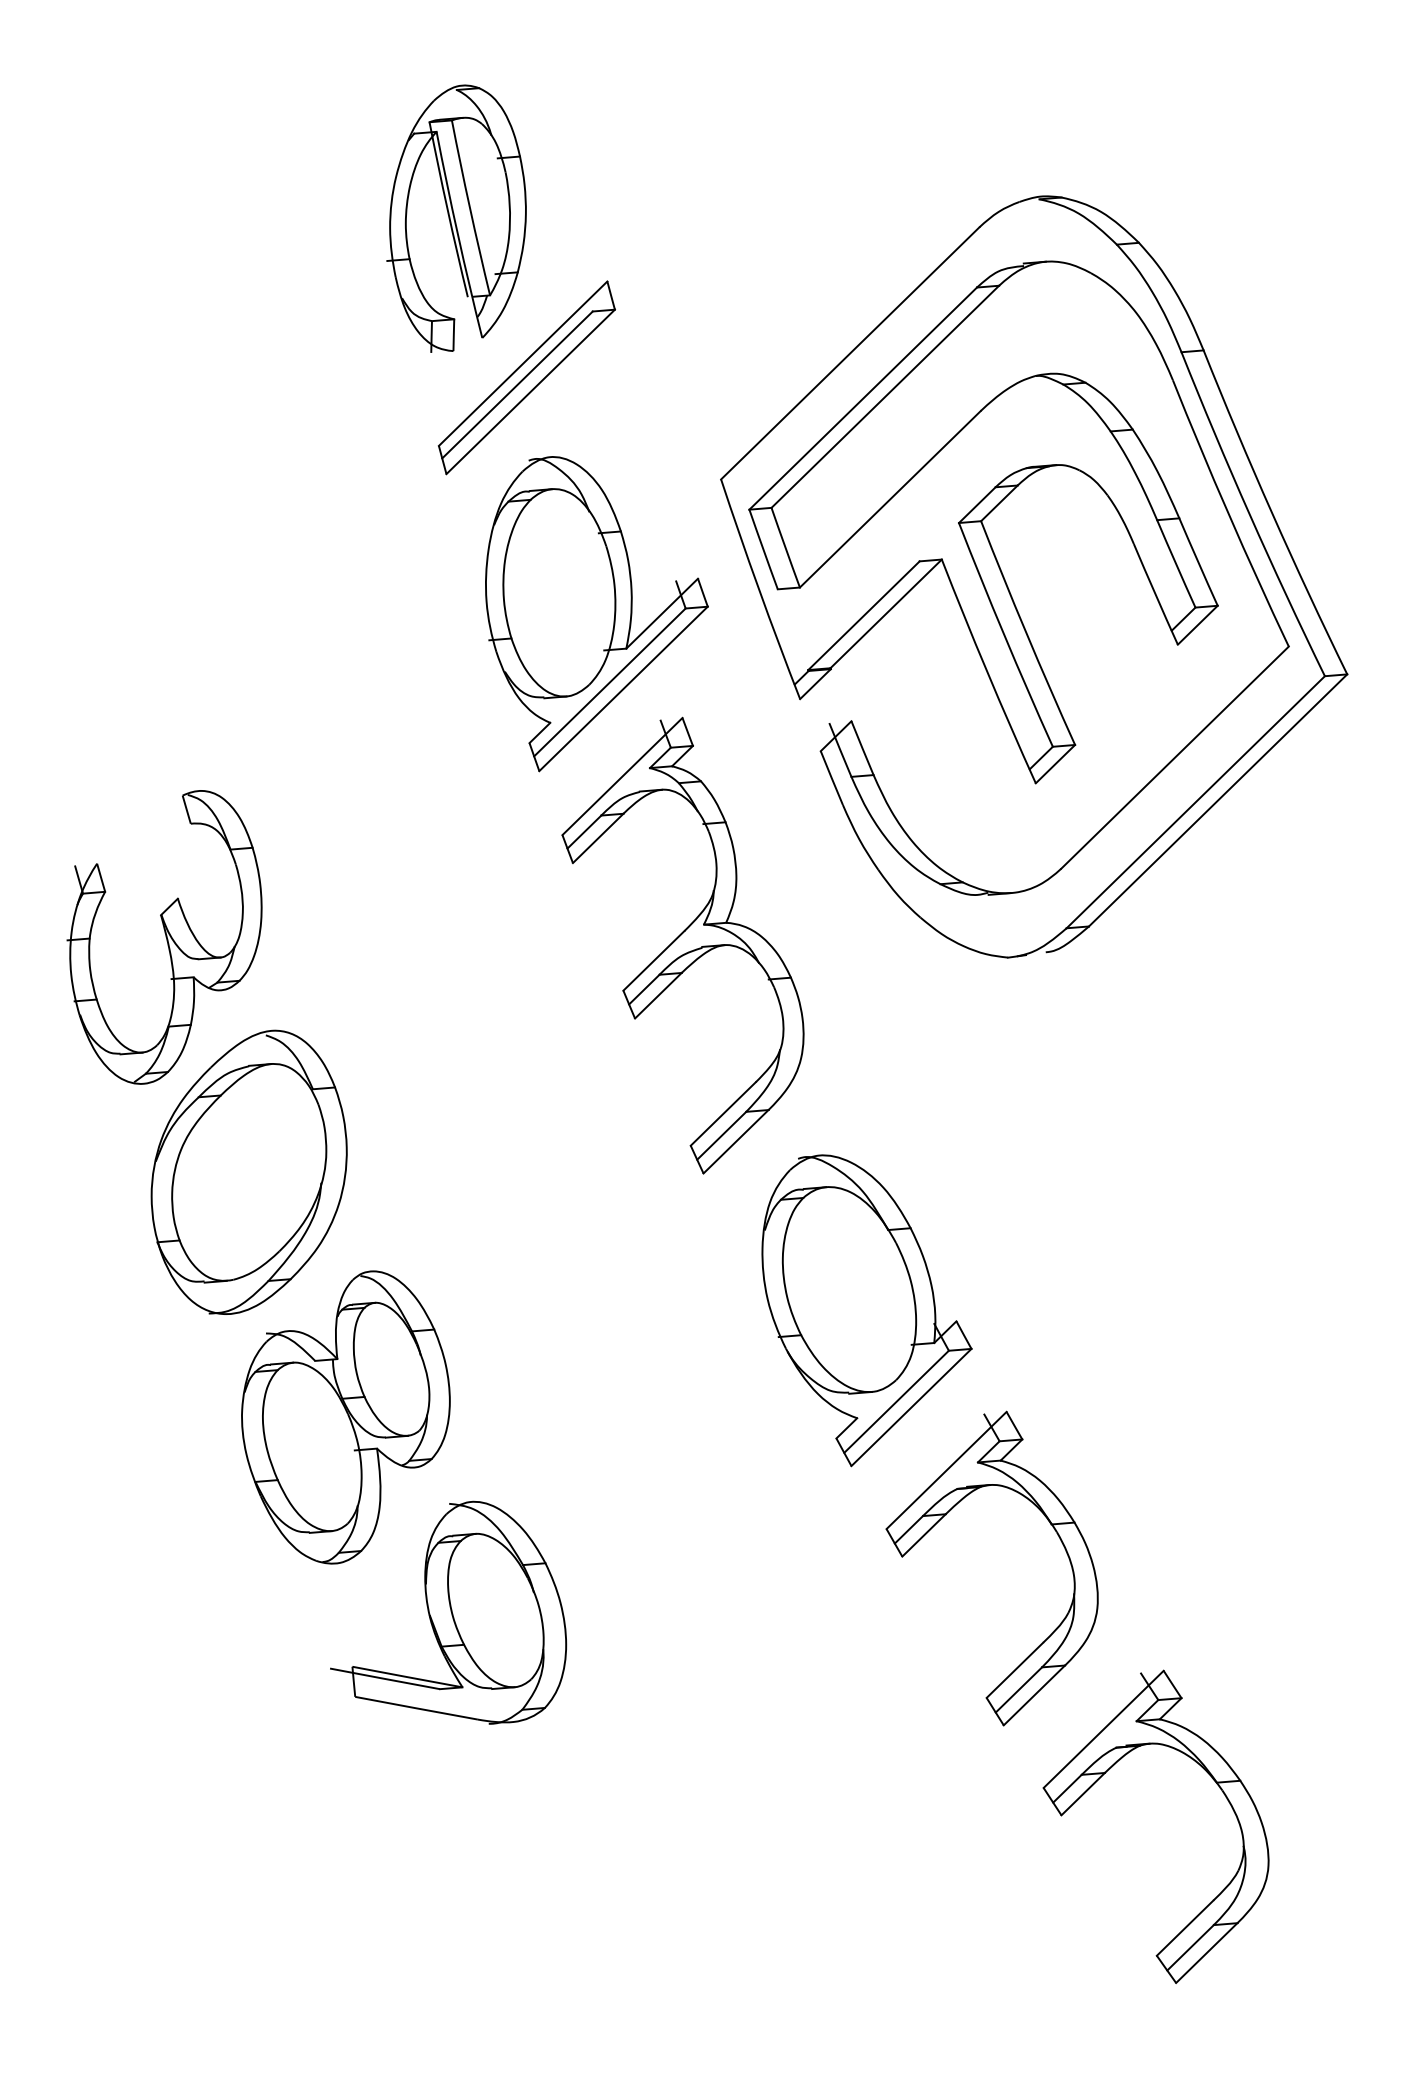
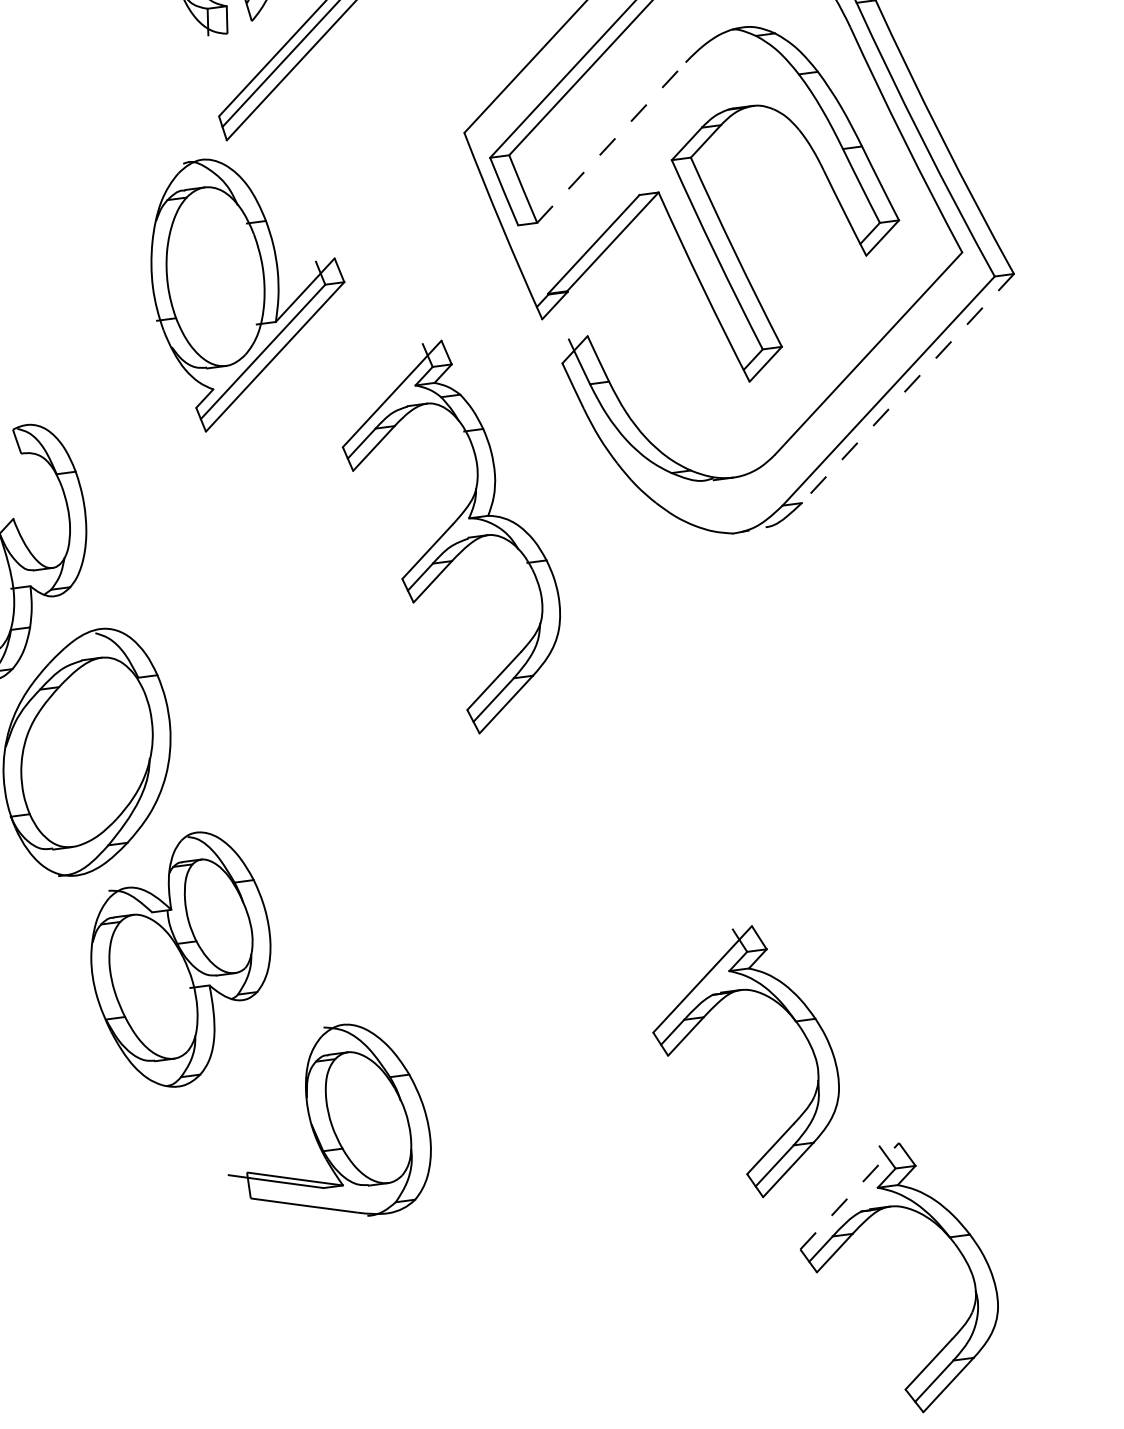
line: (890, 498) -> (611, 141), solid -> dashed
part: (596, 614) -> (248, 293), moved
line: (1217, 800) -> (907, 388), solid -> dashed
part: (866, 1310) -> (626, 844), removed
part: (448, 1612) -> (327, 1121), moved
line: (1103, 1729) -> (849, 1196), solid -> dashed

